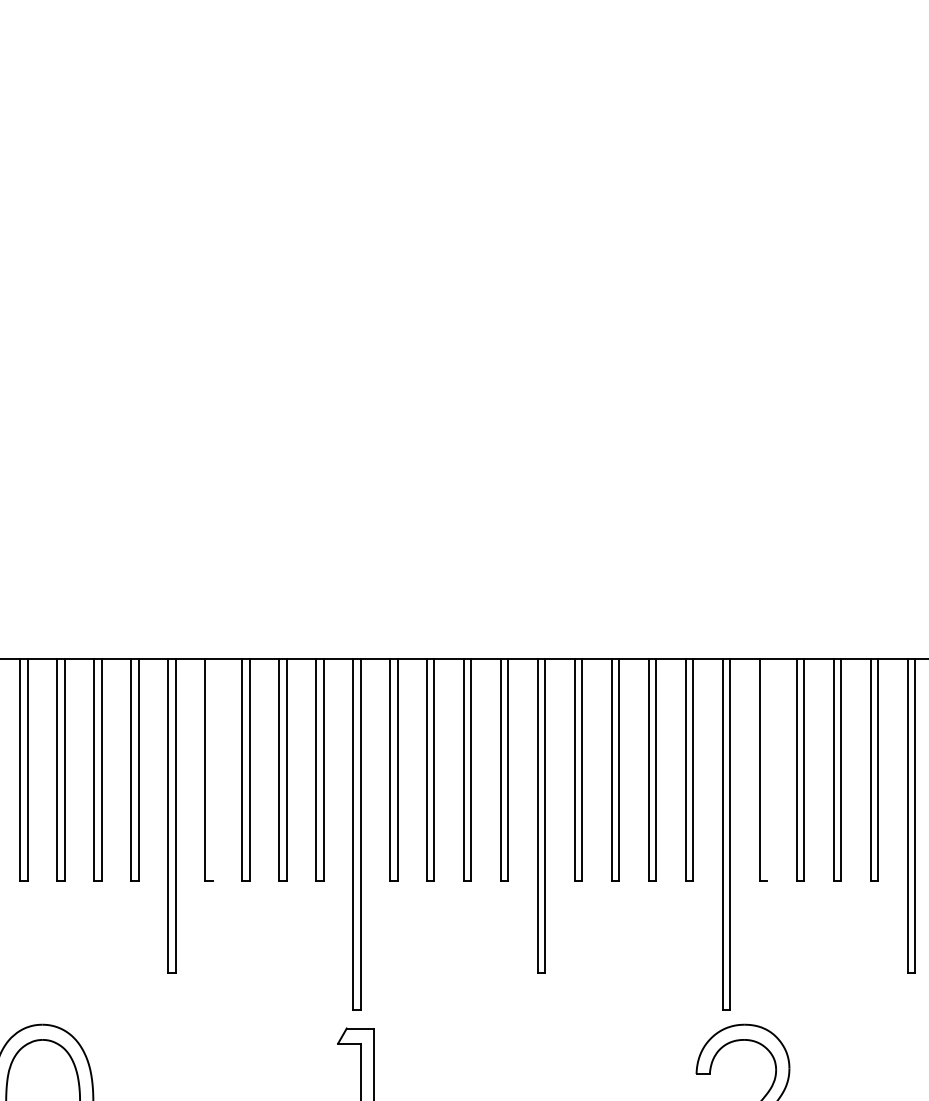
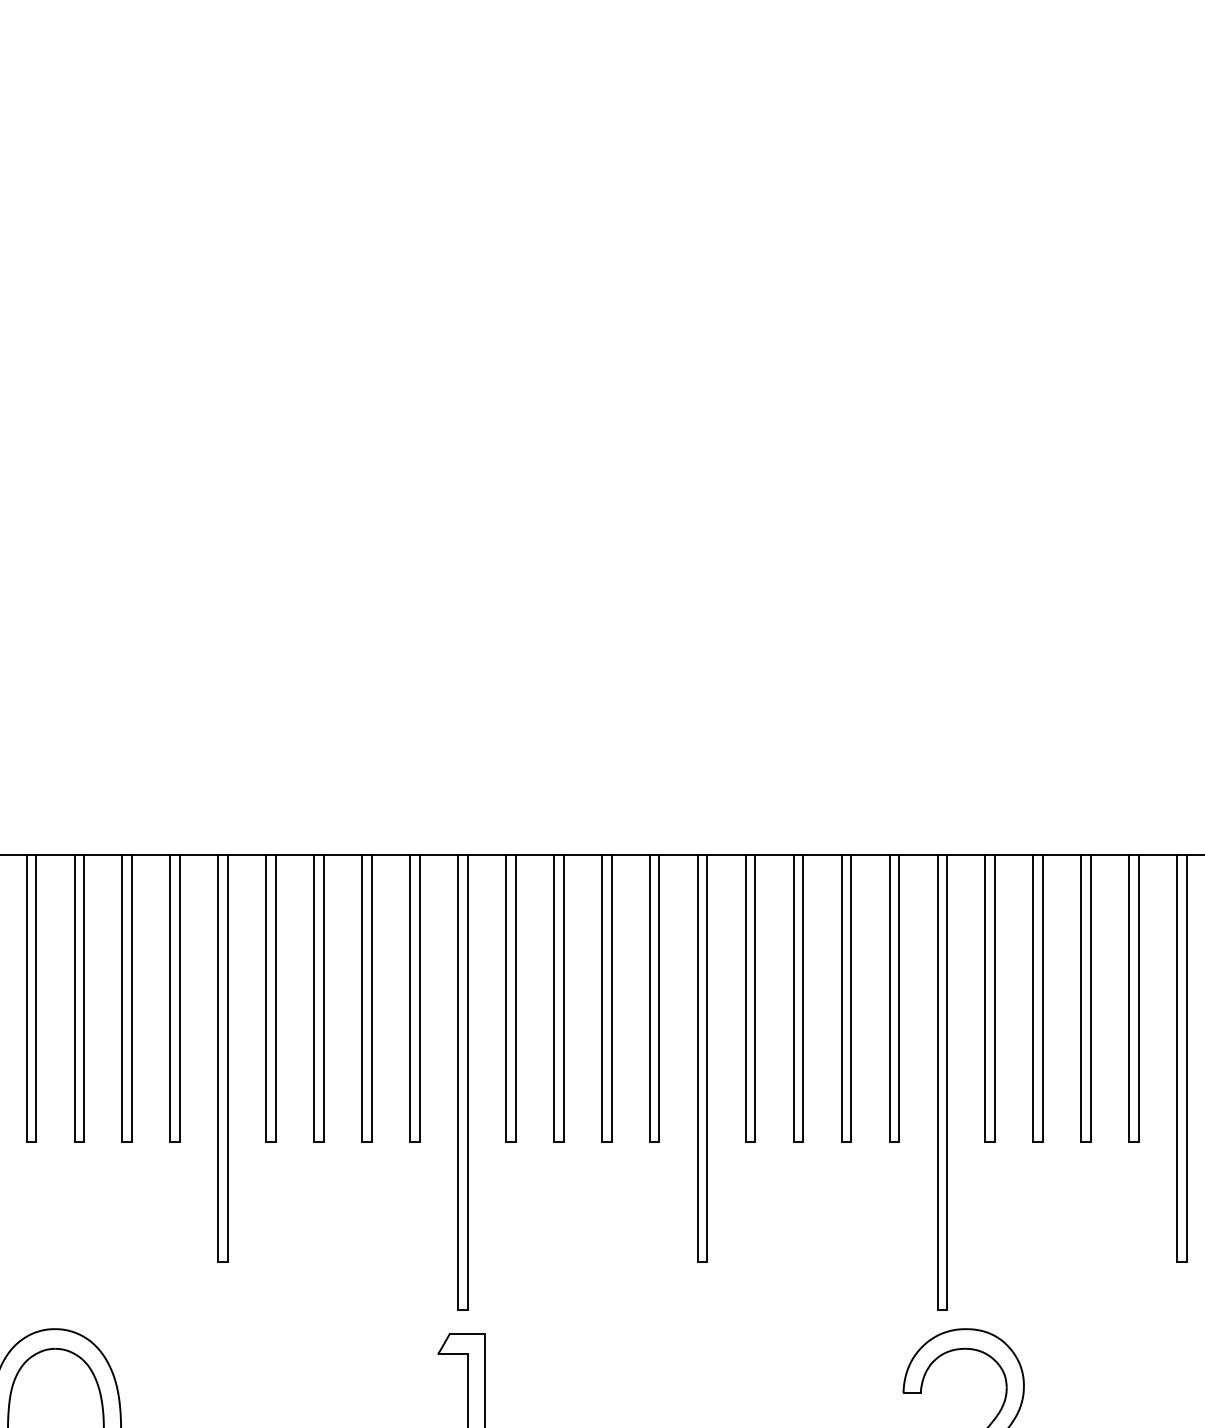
line: (212, 769) -> (275, 998), added
line: (767, 769) -> (995, 998), added

